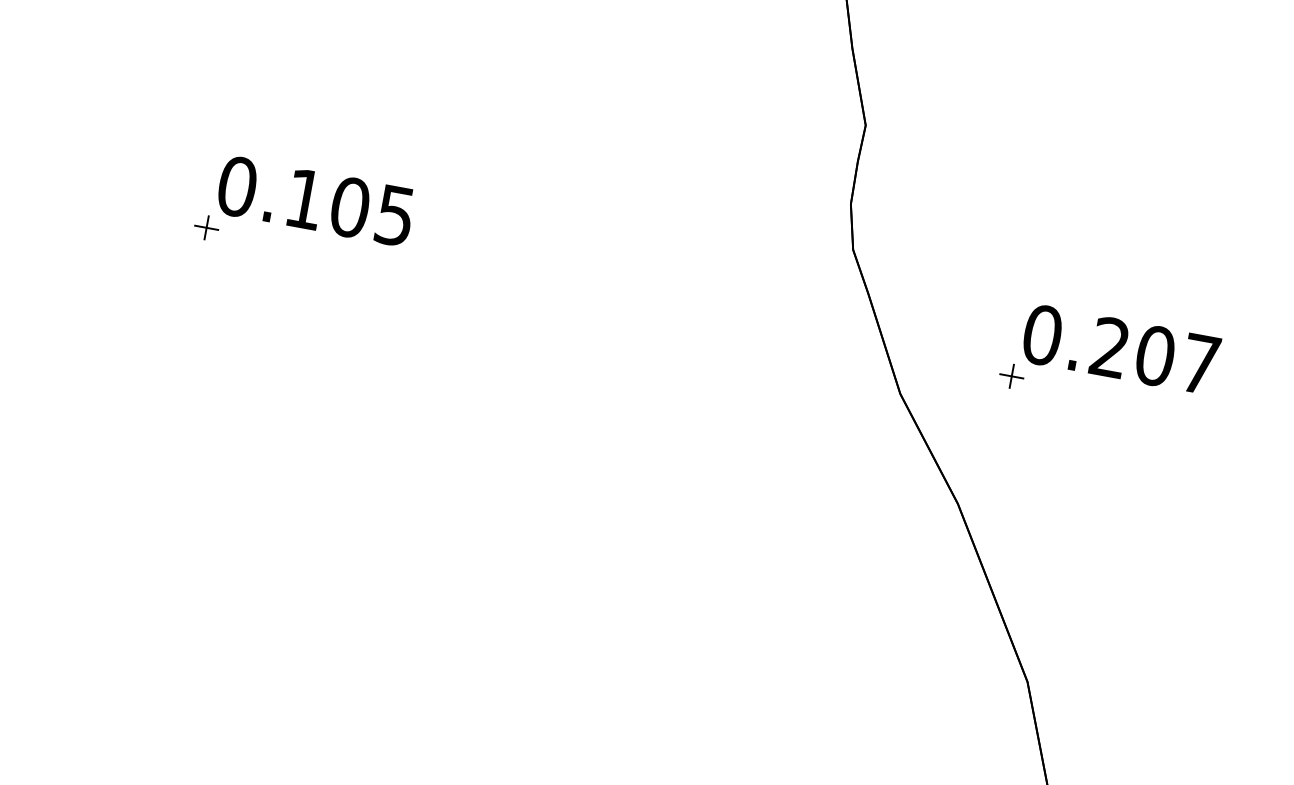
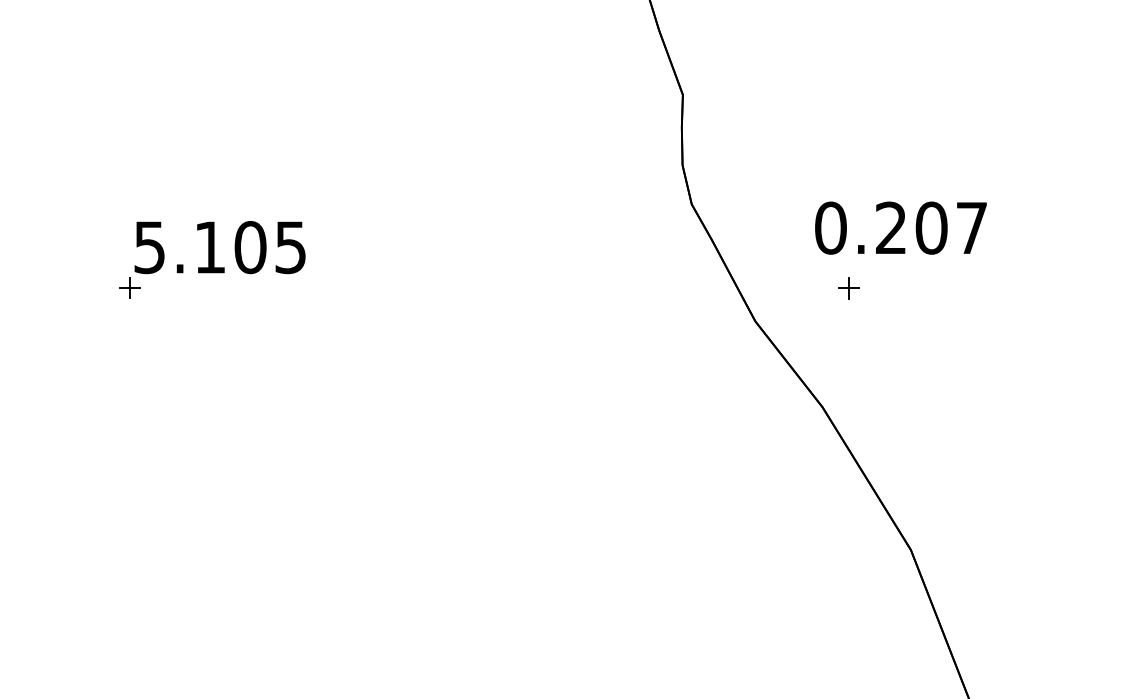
text: (237, 186) -> (149, 247), 0.105 -> 5.105
text: (1120, 348) -> (900, 227), moved

